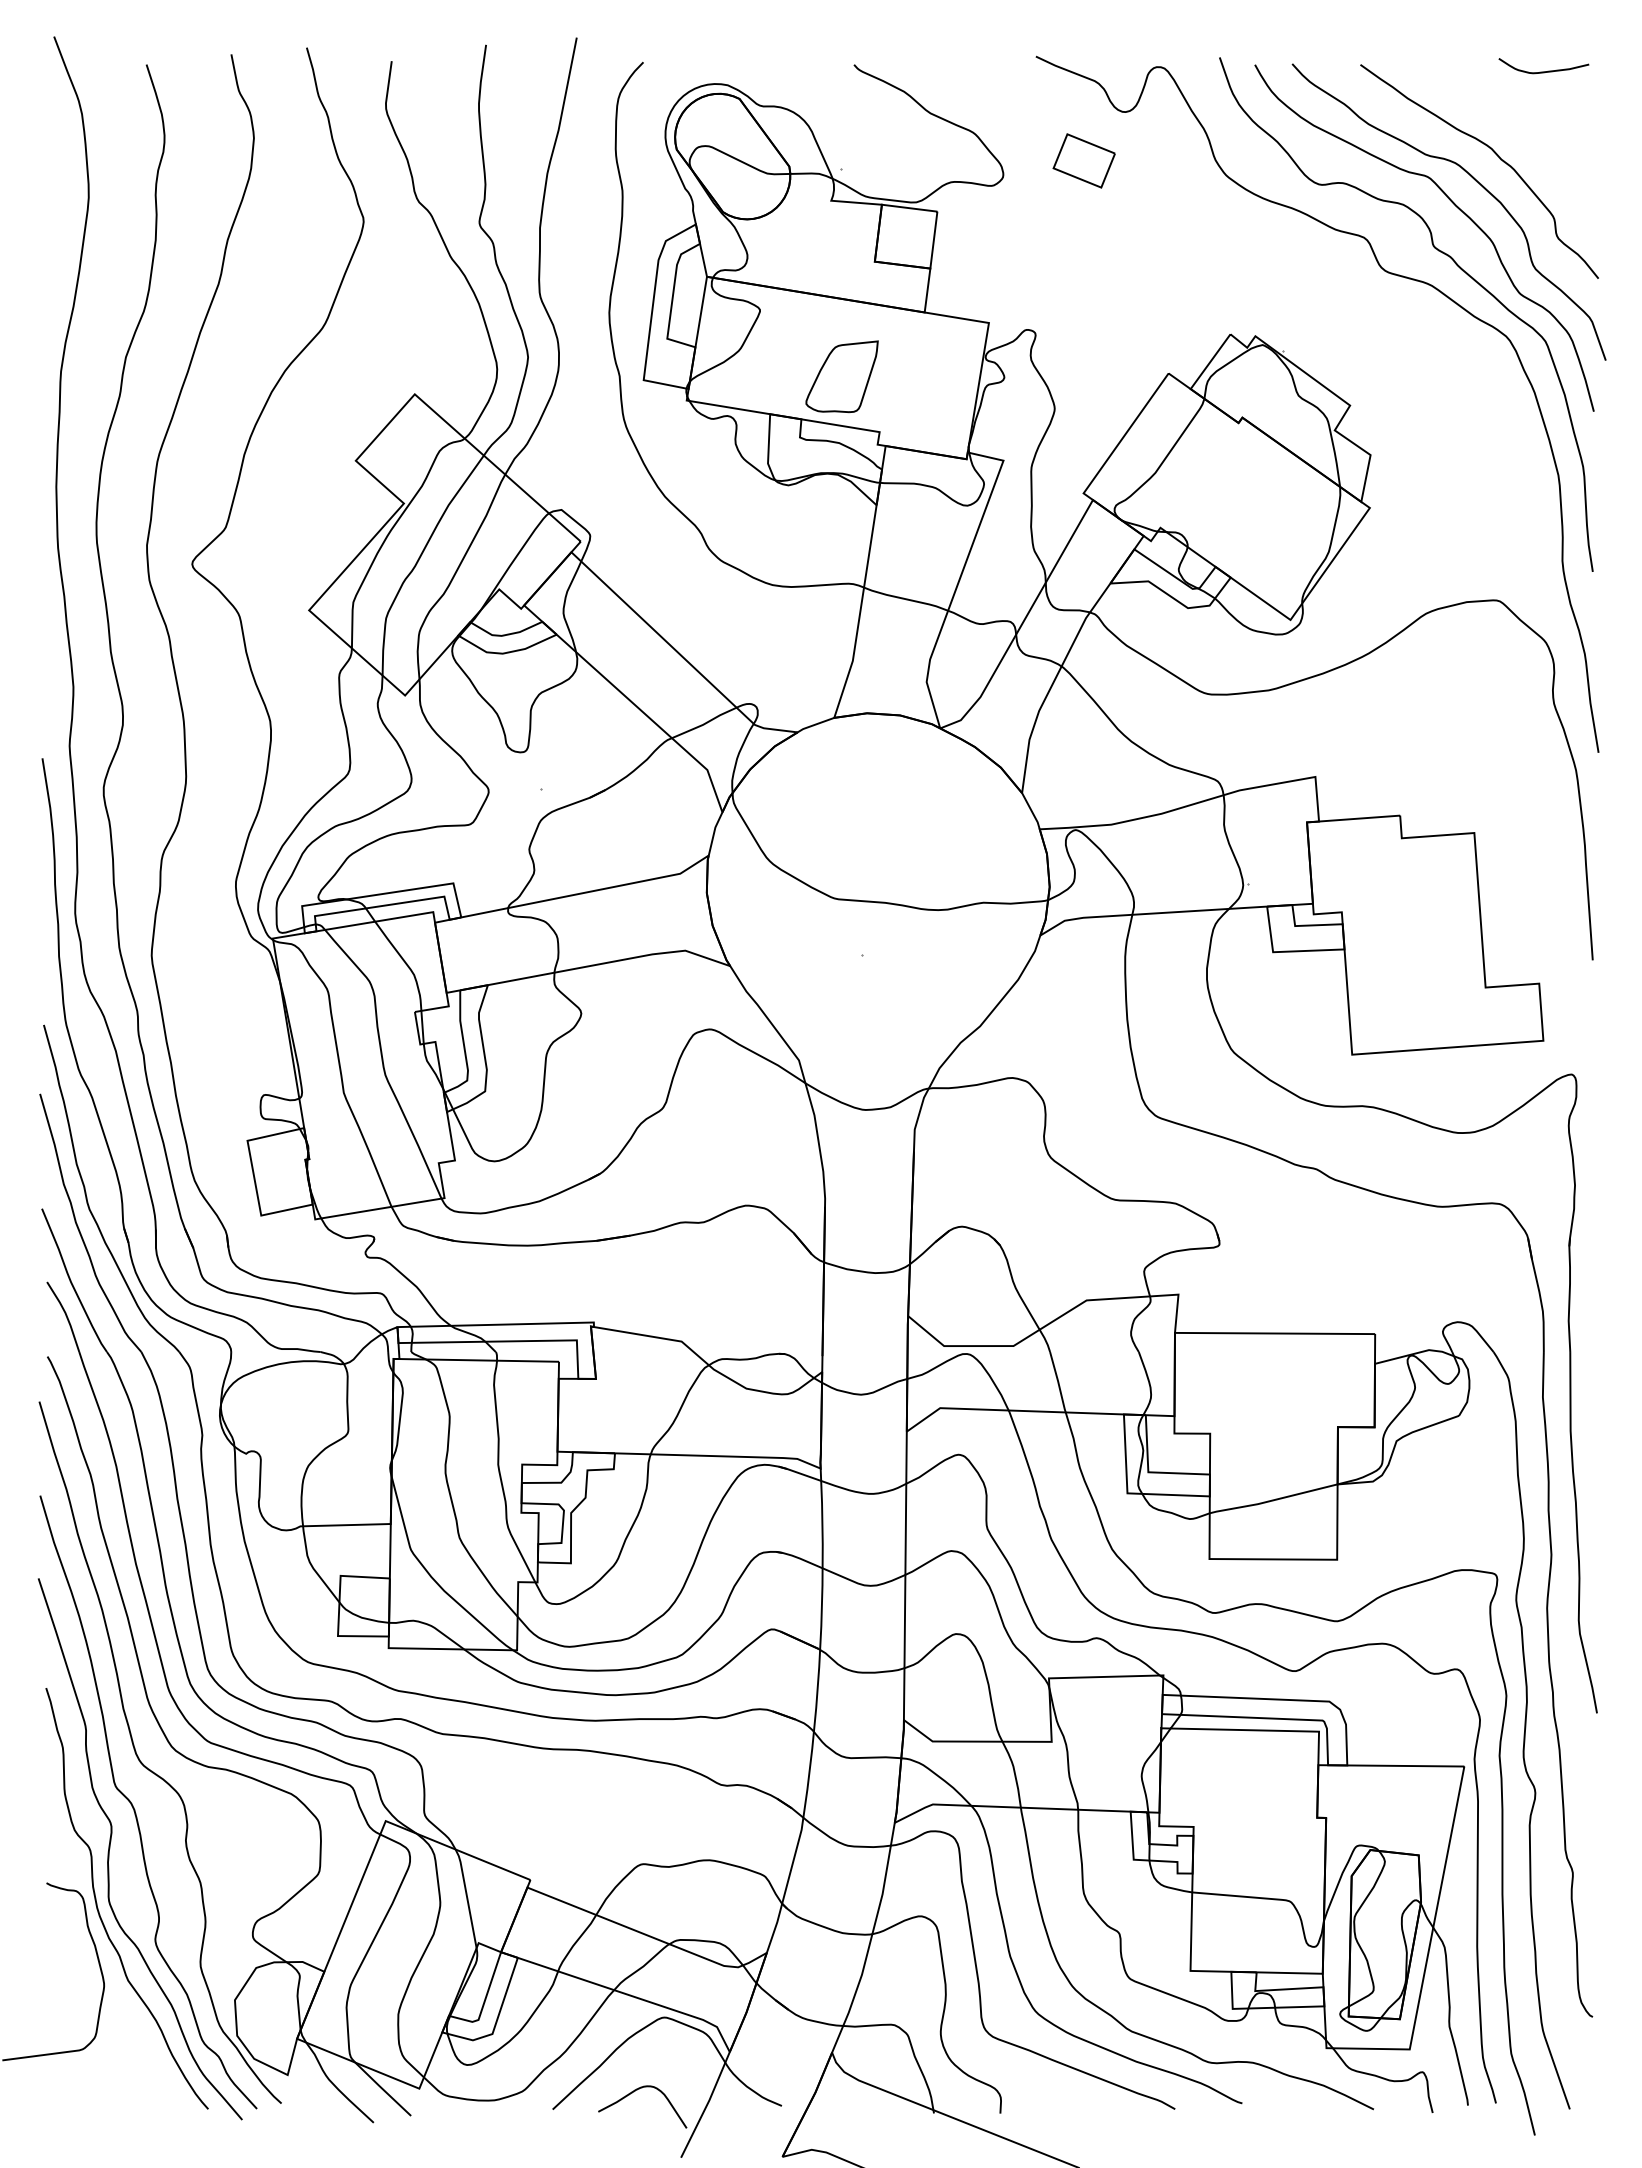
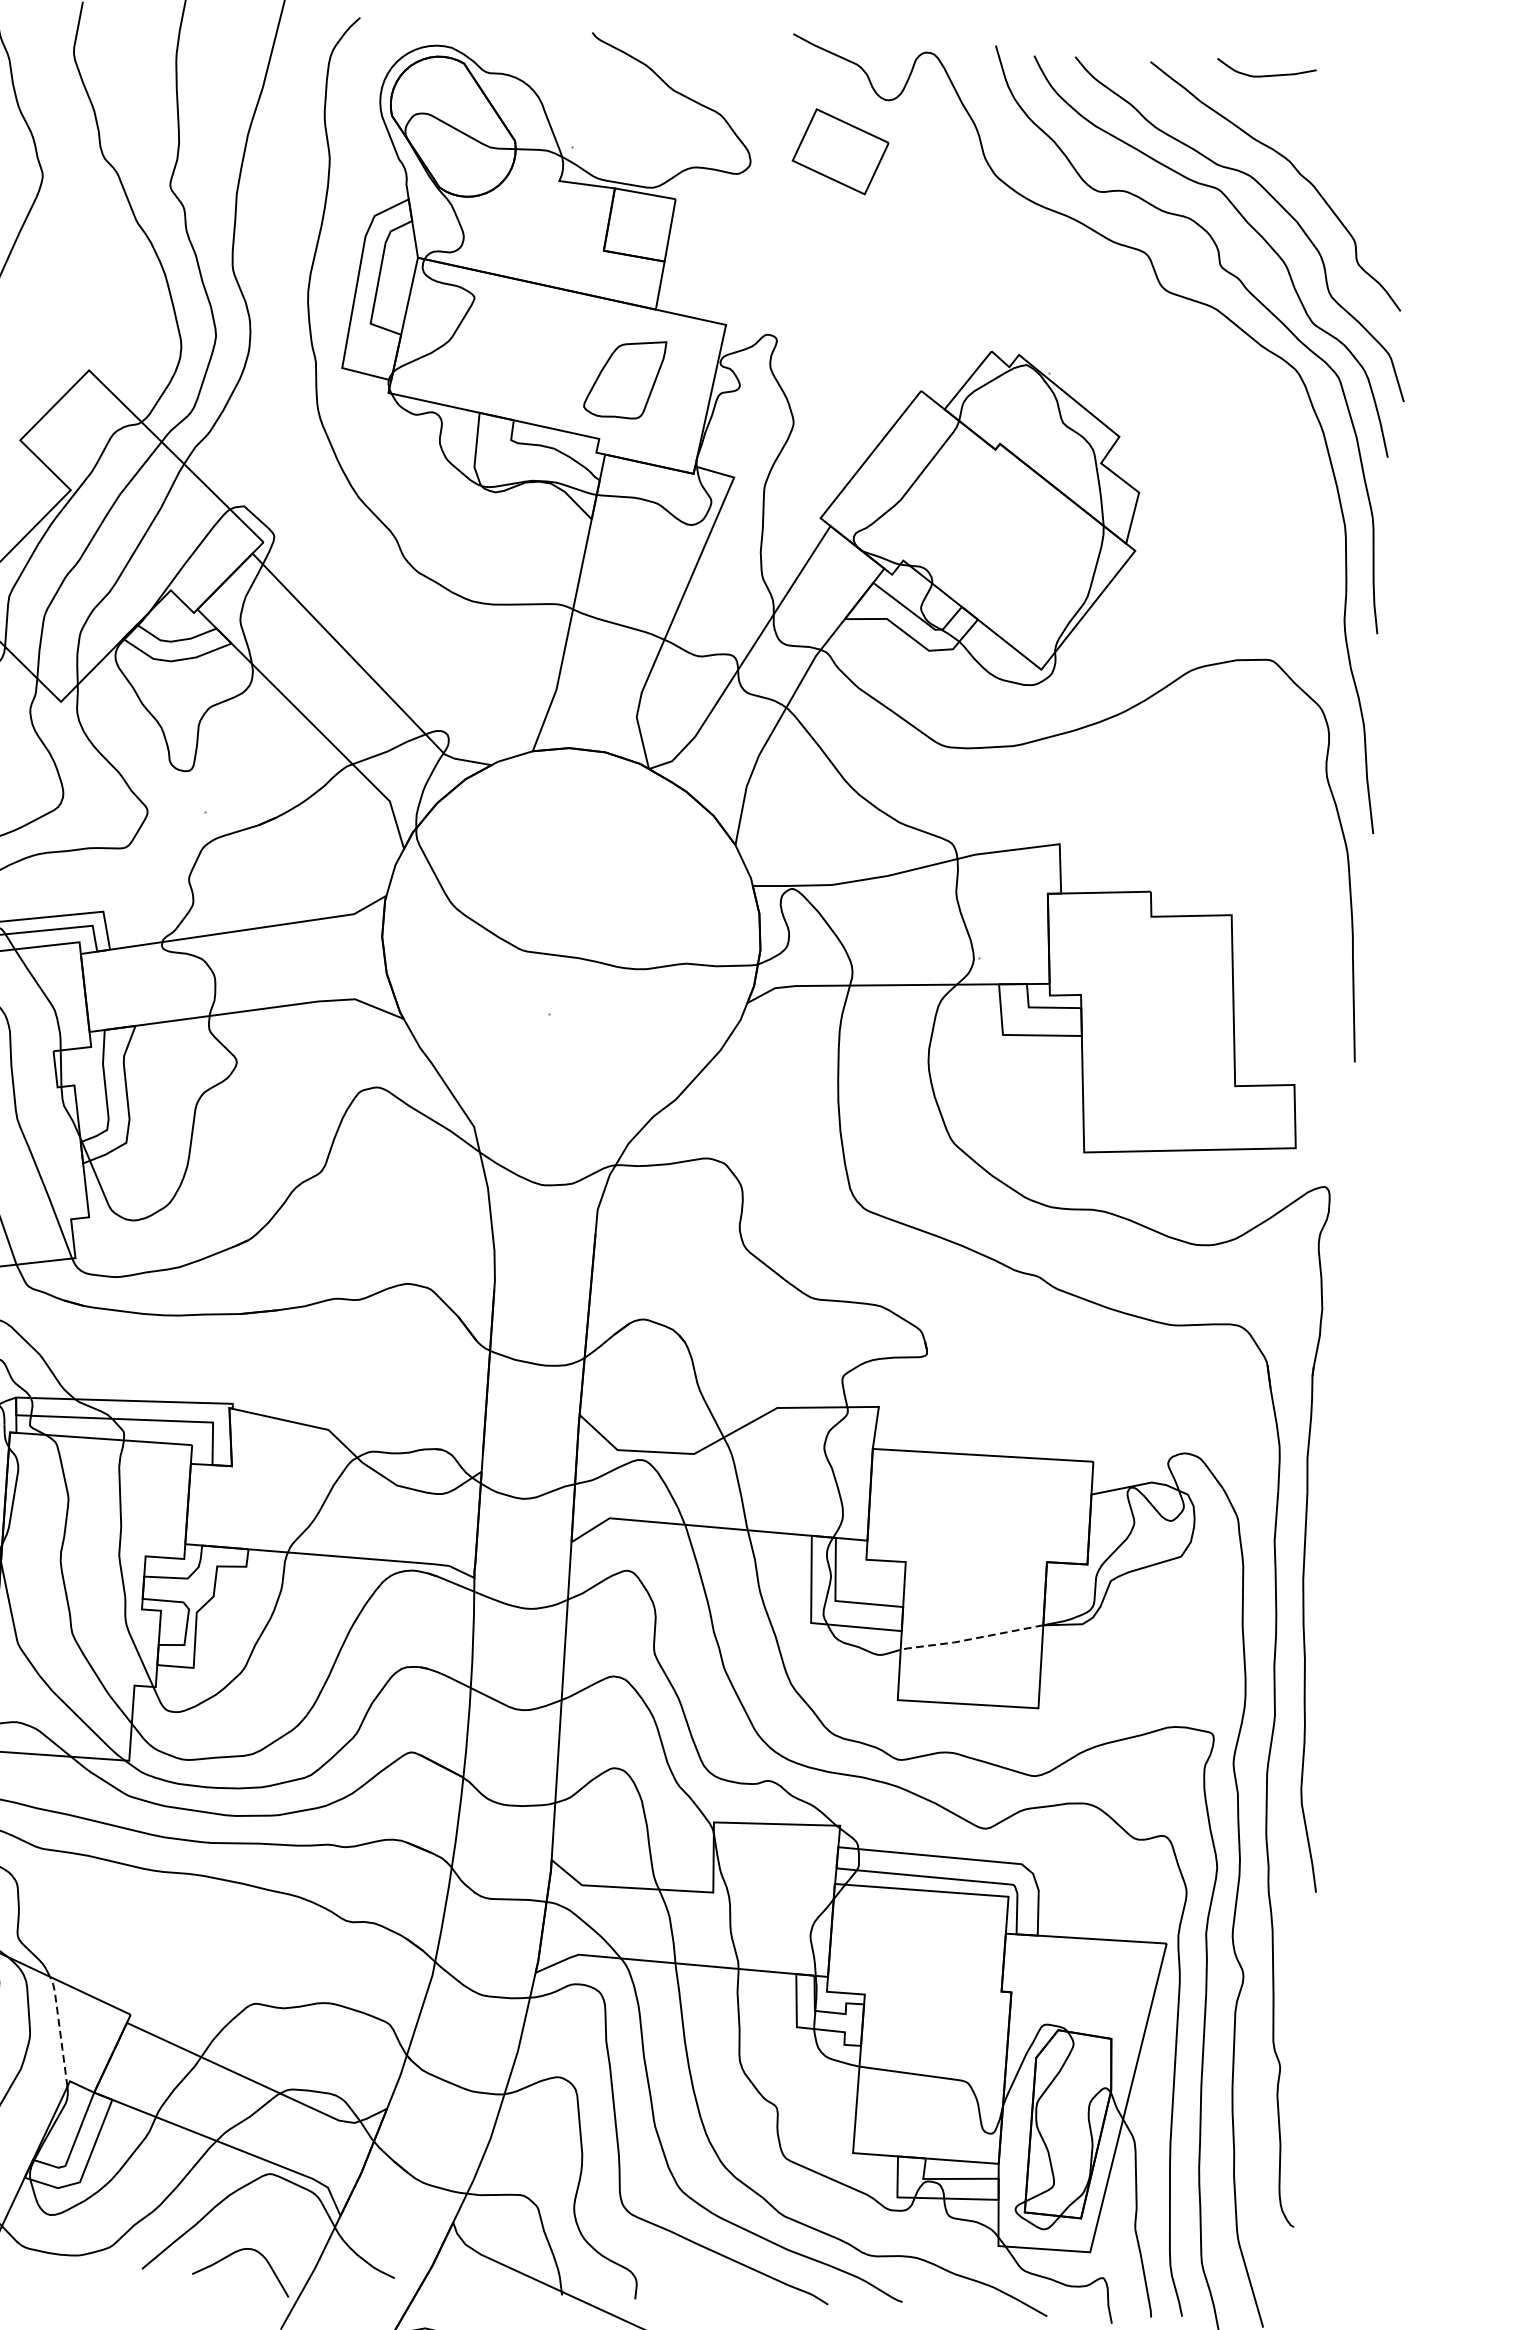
curve: (1543, 71) -> (1265, 75), moved
part: (1083, 160) -> (839, 151), size x1.4
part: (841, 376) -> (624, 378), moved
line: (1272, 1500) -> (970, 1639), solid -> dashed
line: (466, 1896) -> (59, 2029), solid -> dashed

